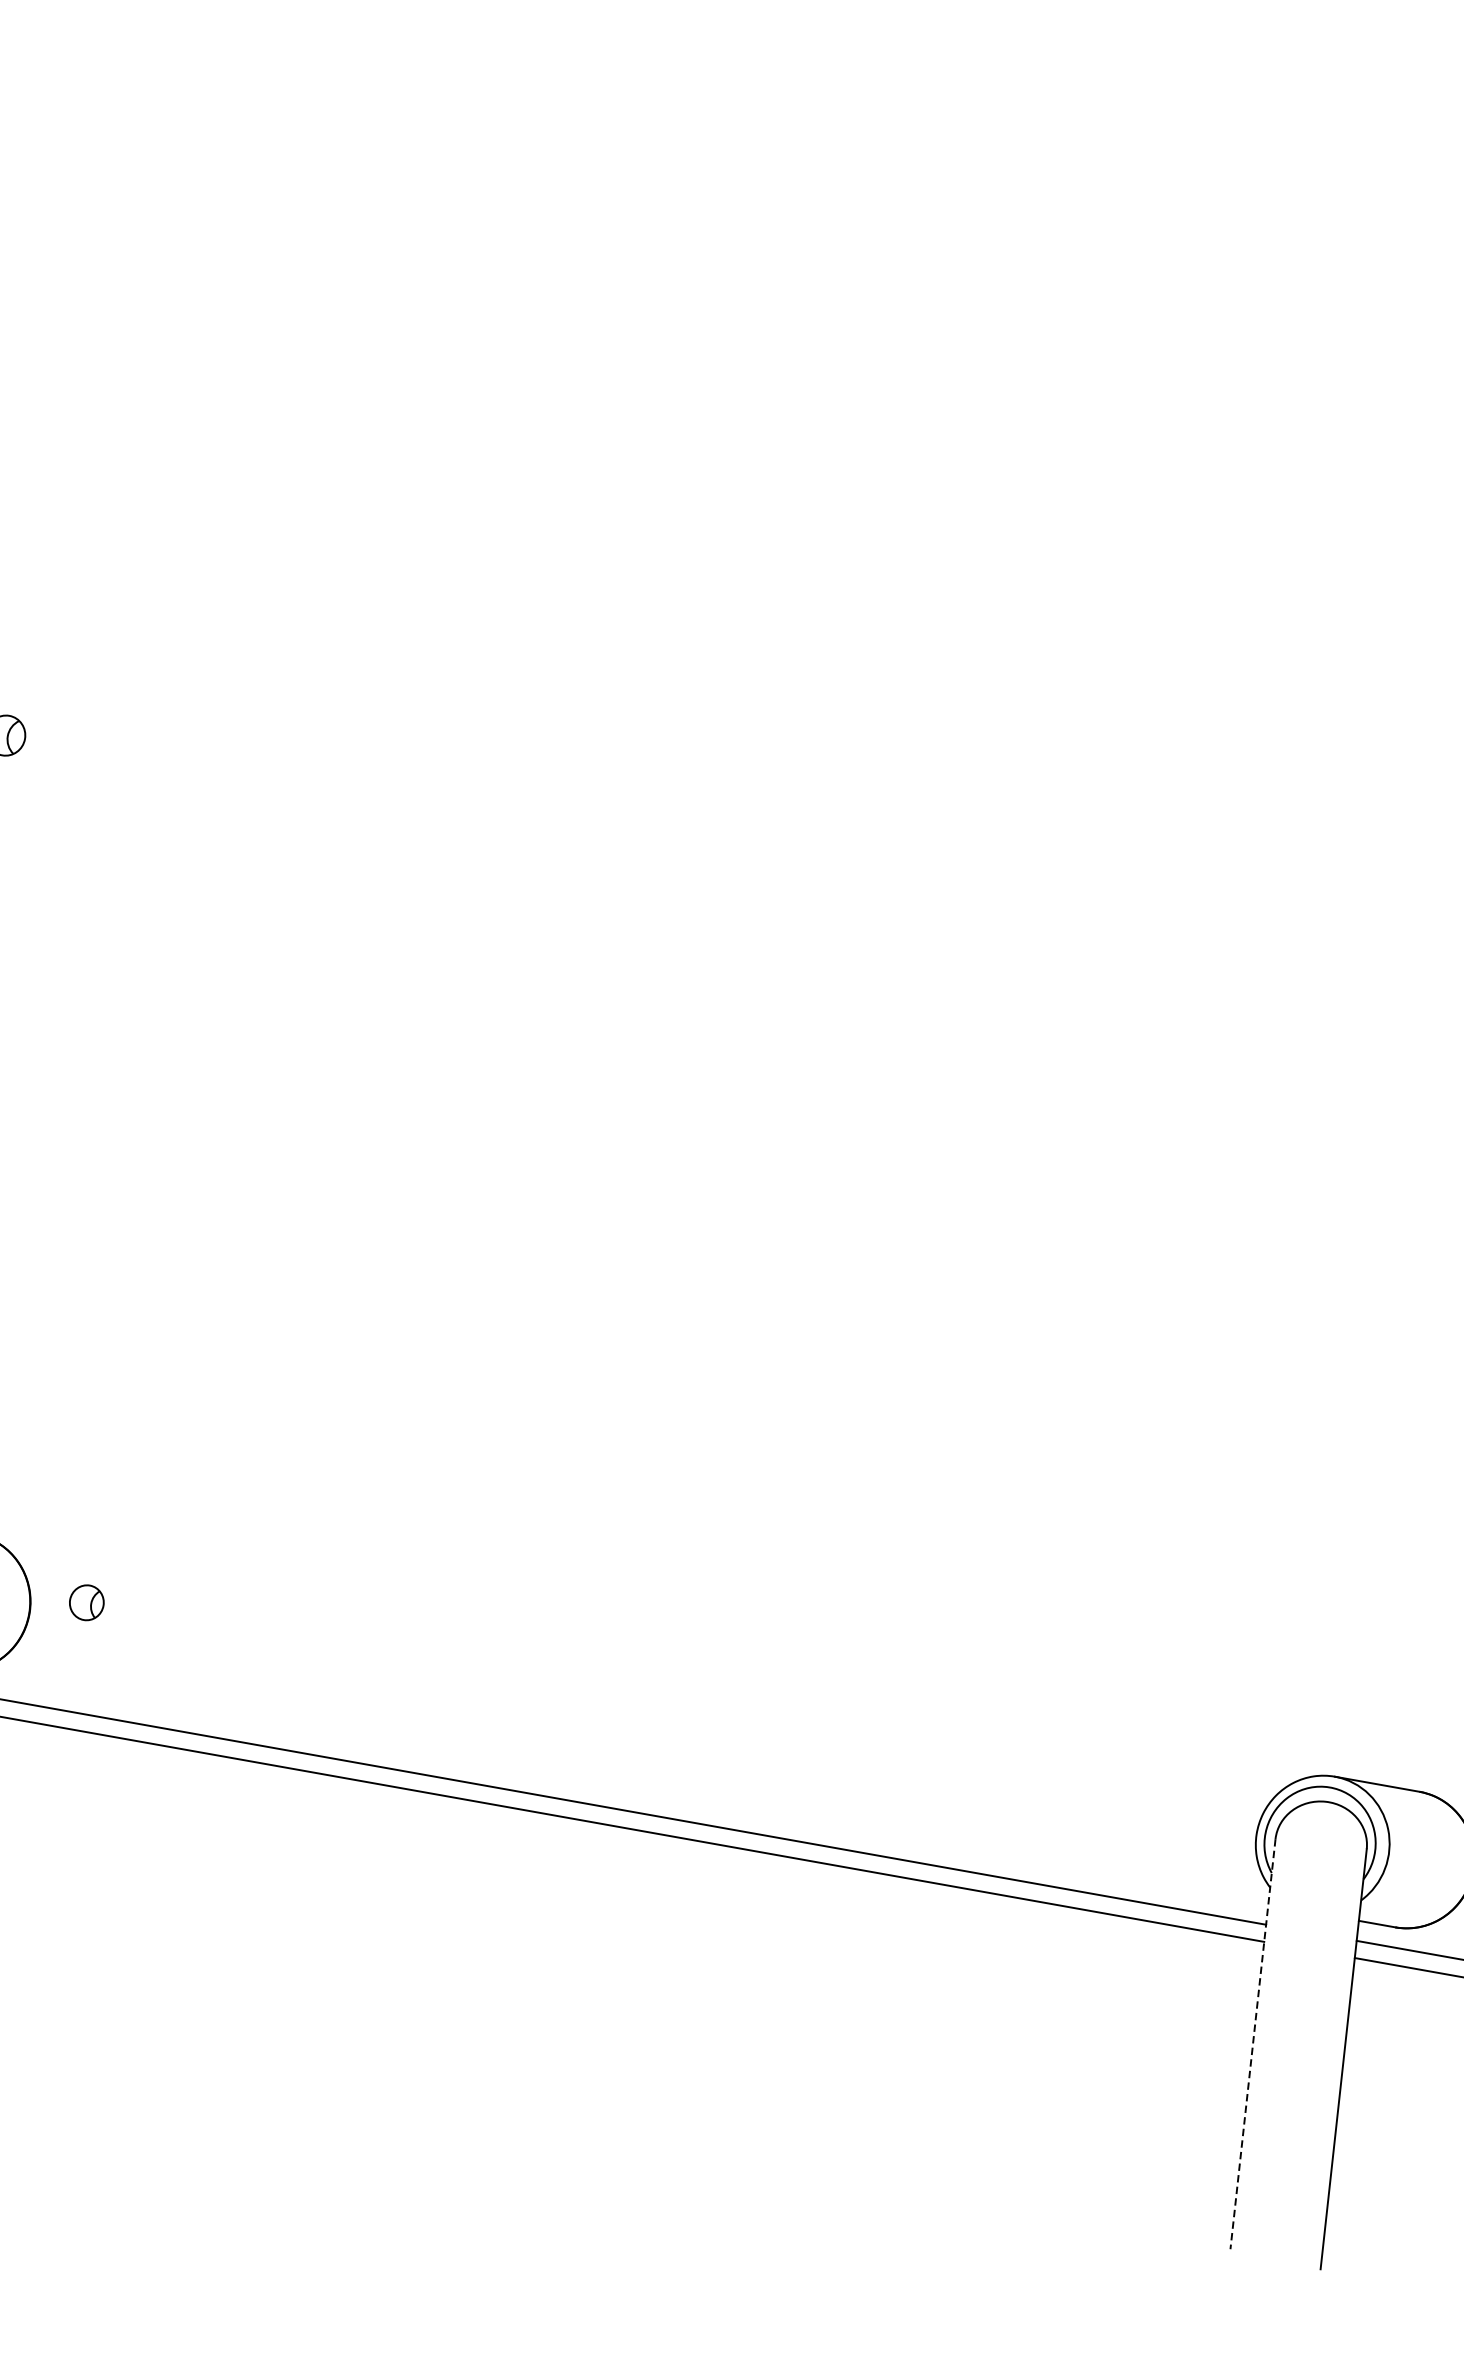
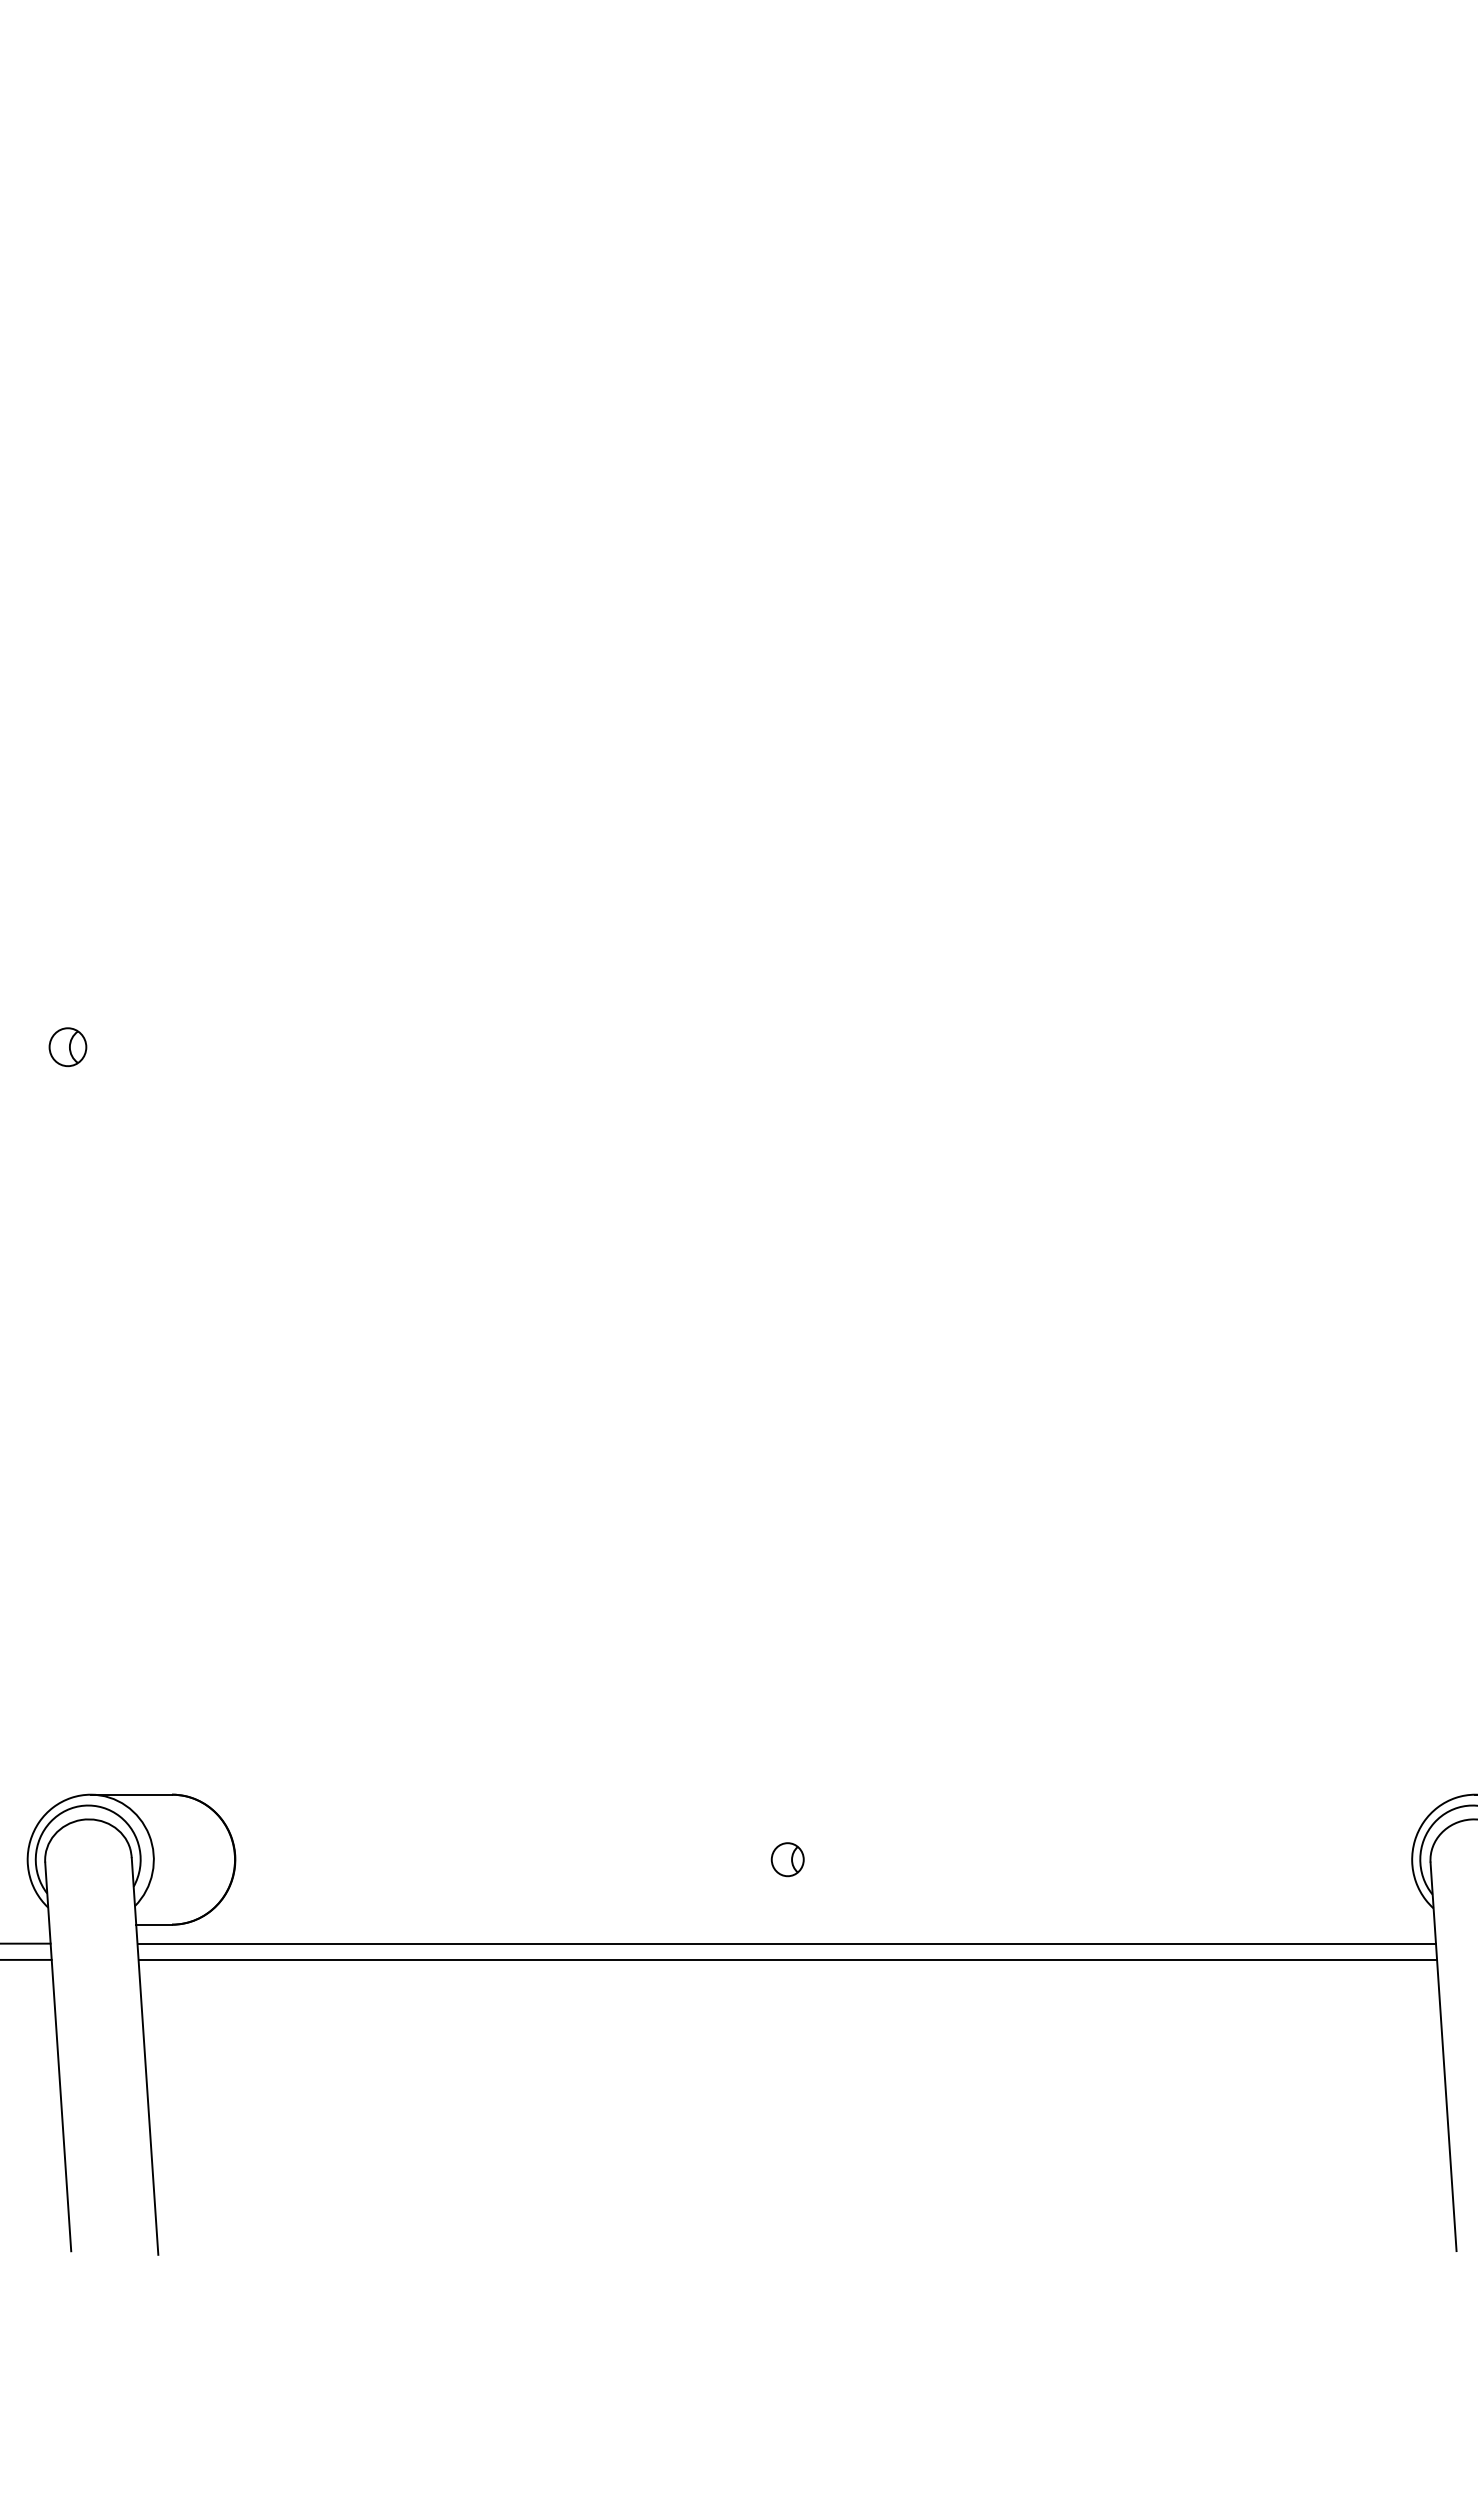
part: (86, 1602) -> (787, 1859), moved
line: (1253, 2043) -> (1443, 2056), dashed -> solid

